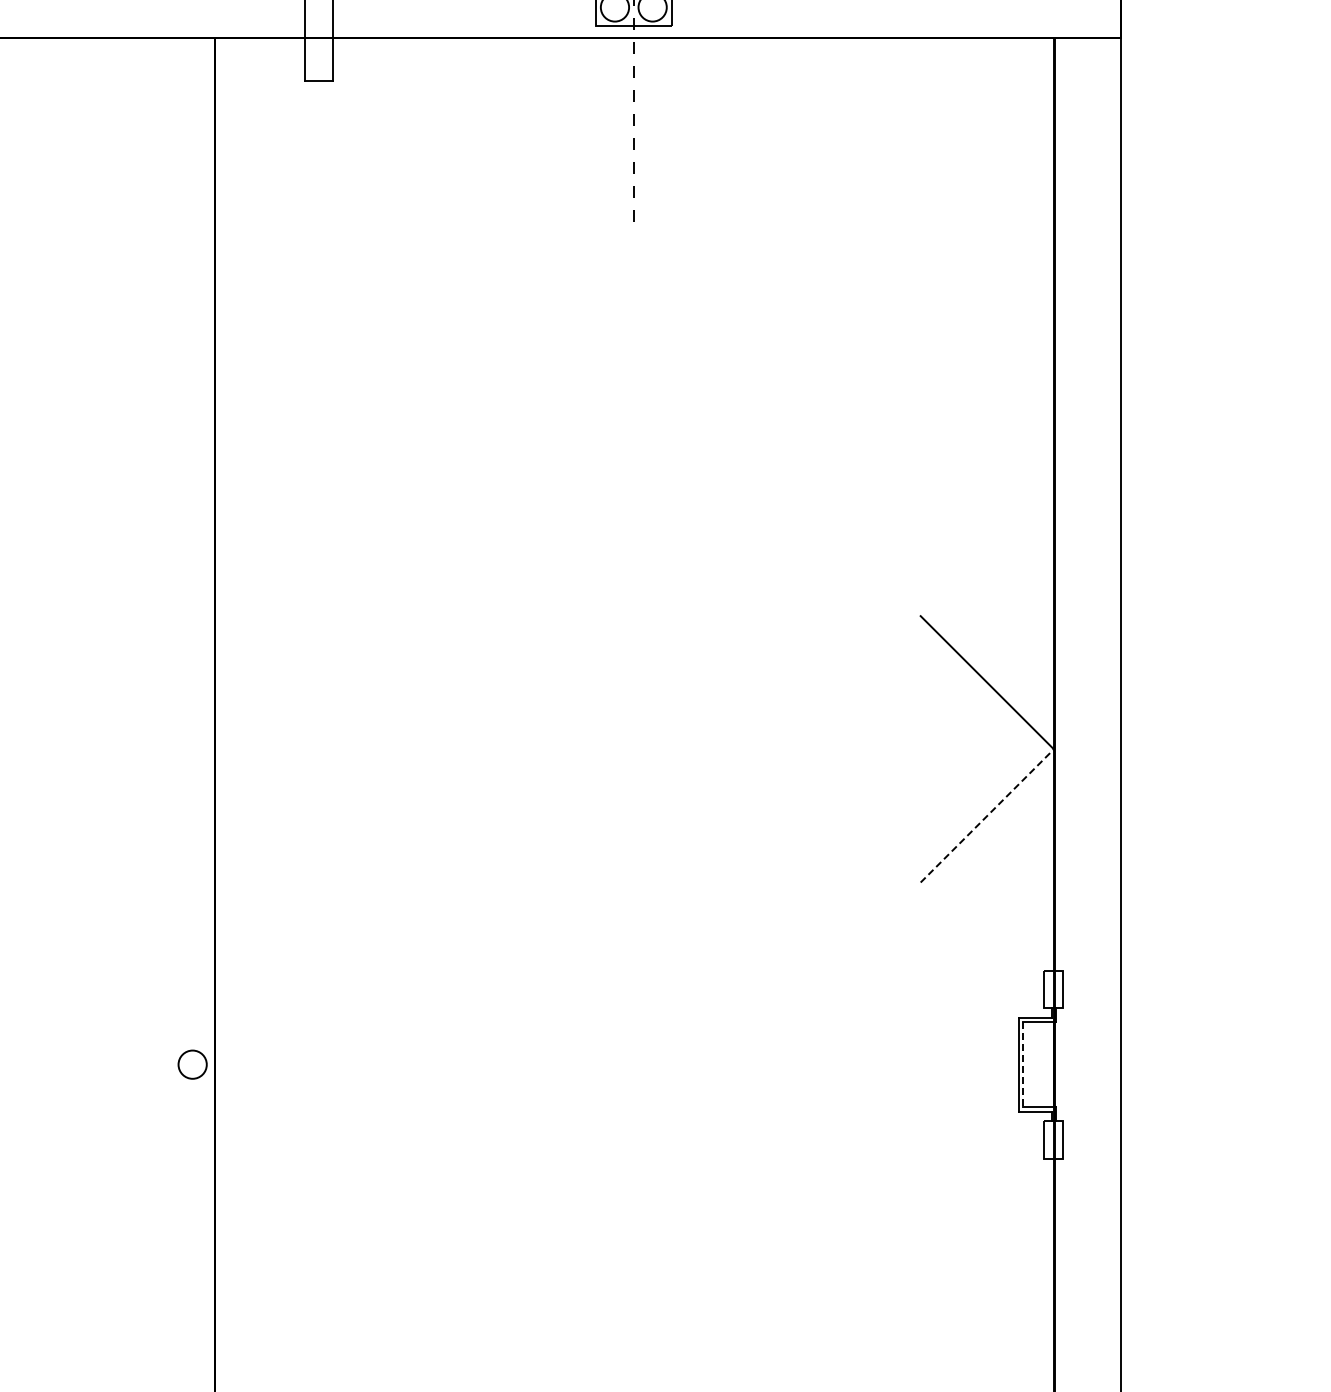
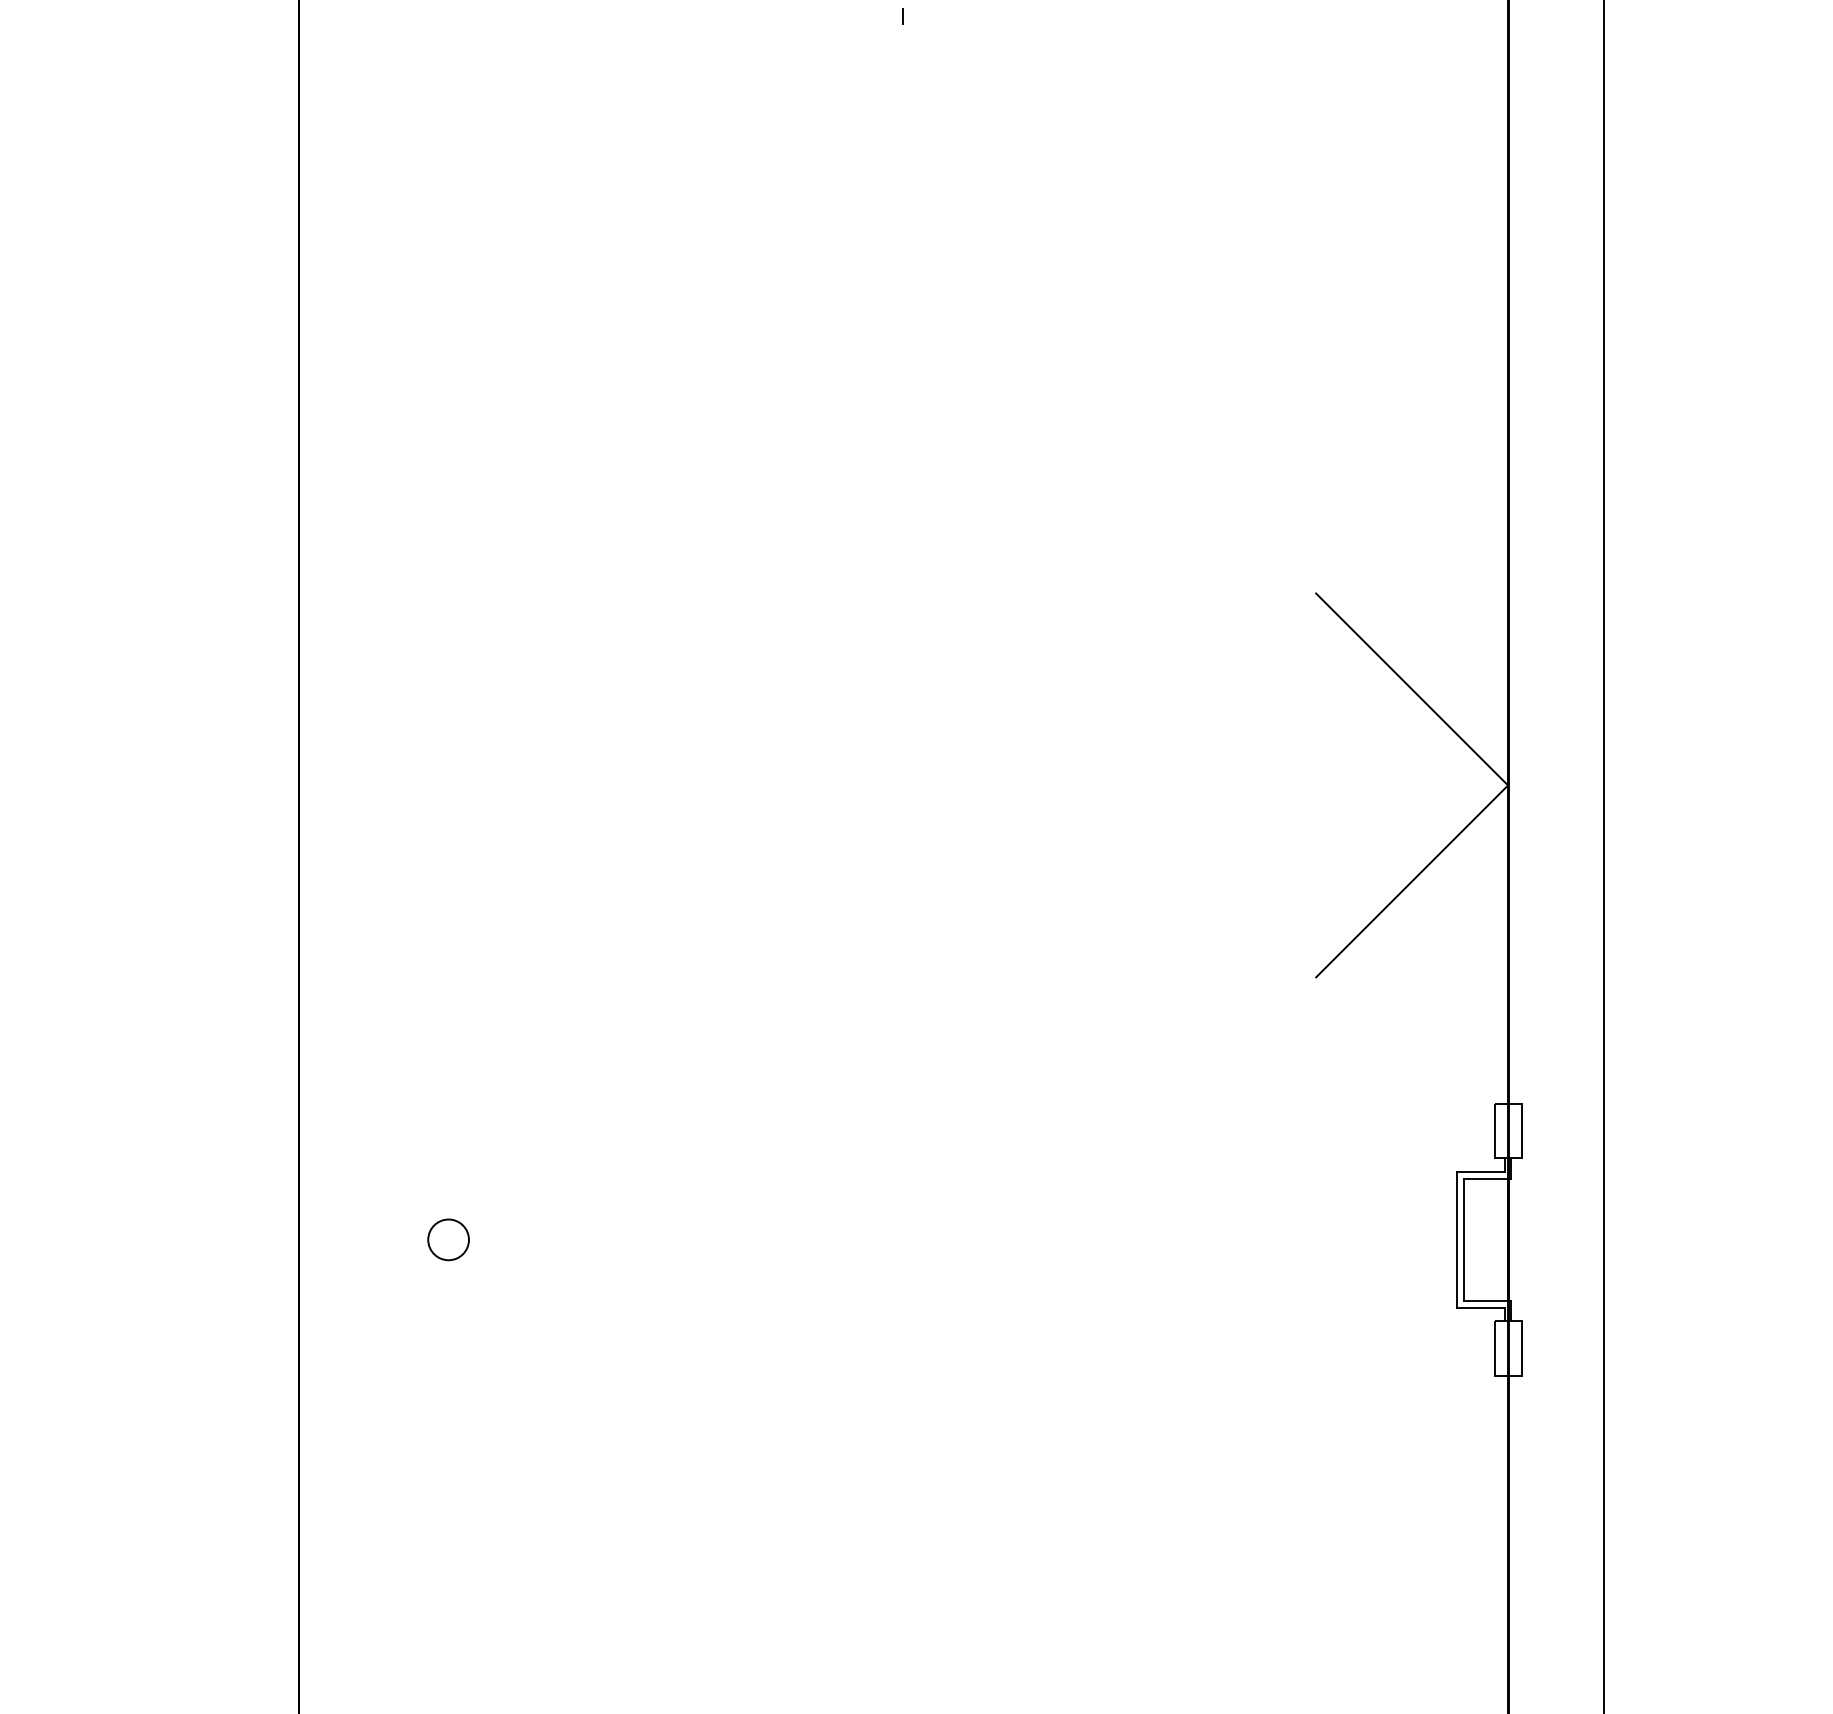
line: (987, 815) -> (1412, 880), dashed -> solid
circle: (192, 1064) -> (448, 1239), moved
line: (1023, 1065) -> (1464, 1241), dashed -> solid

